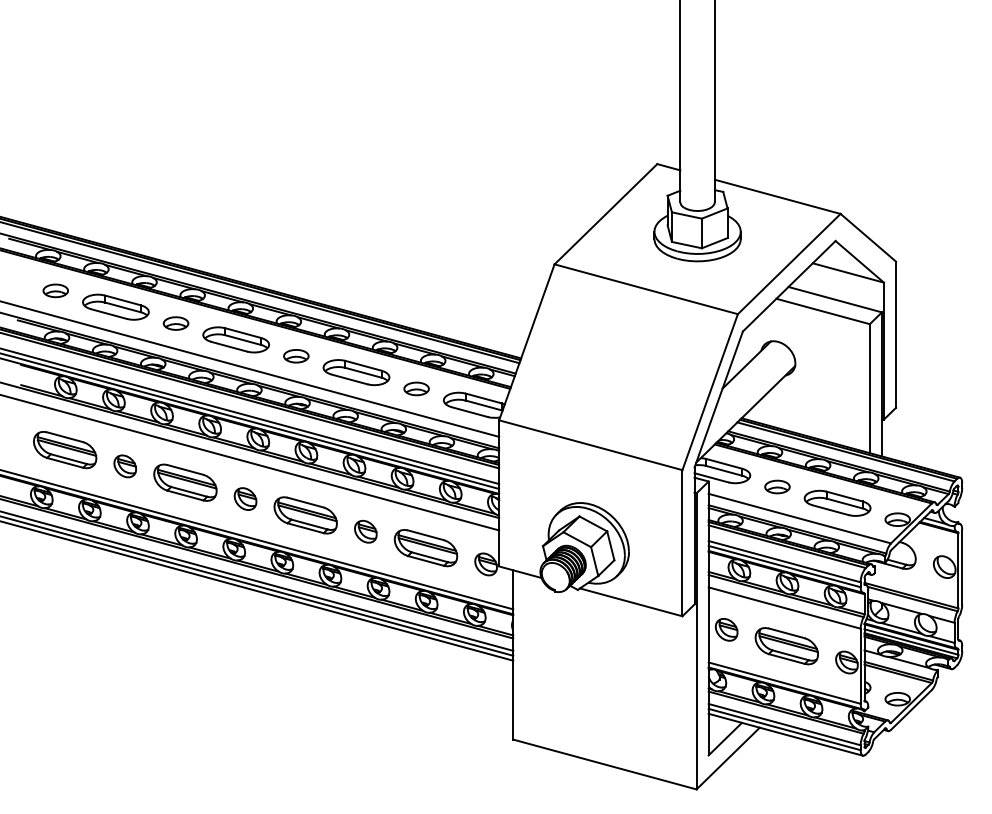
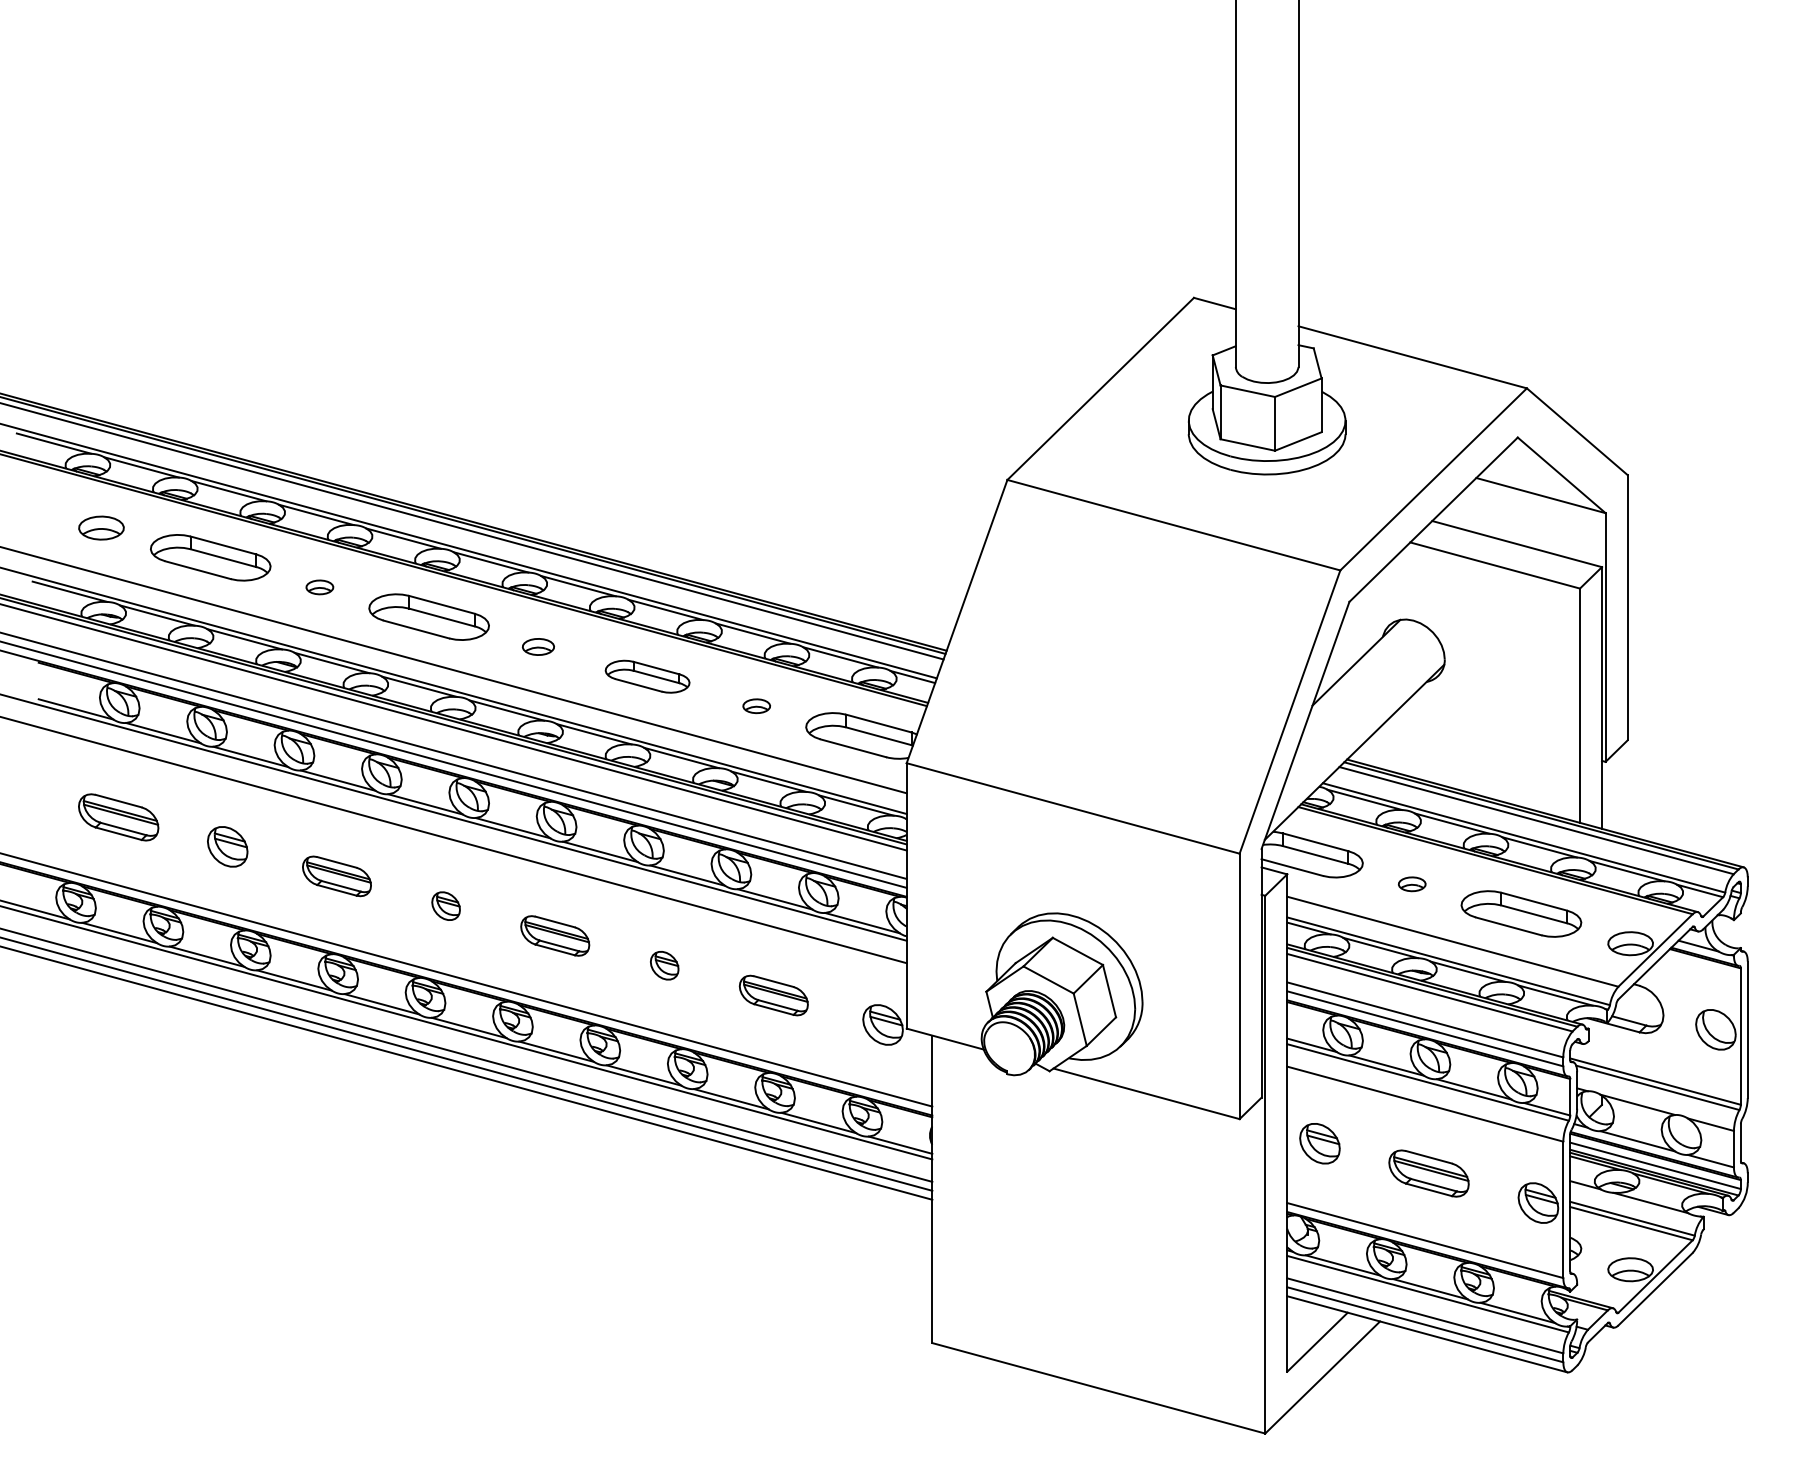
part: (175, 323) -> (318, 587), size x0.6
part: (296, 356) -> (538, 647), size x0.7
part: (356, 372) -> (647, 676), size x0.7
part: (416, 388) -> (756, 705), size x0.6
part: (65, 450) -> (119, 818), size x0.7
part: (185, 482) -> (337, 876), size x0.6
part: (777, 486) -> (1412, 883), size x0.6
part: (245, 498) -> (446, 905), size x0.7
part: (305, 515) -> (555, 936), size x0.6
part: (365, 531) -> (663, 965), size x0.7
part: (425, 548) -> (772, 995), size x0.6
part: (786, 646) -> (1428, 1173), size x0.7

